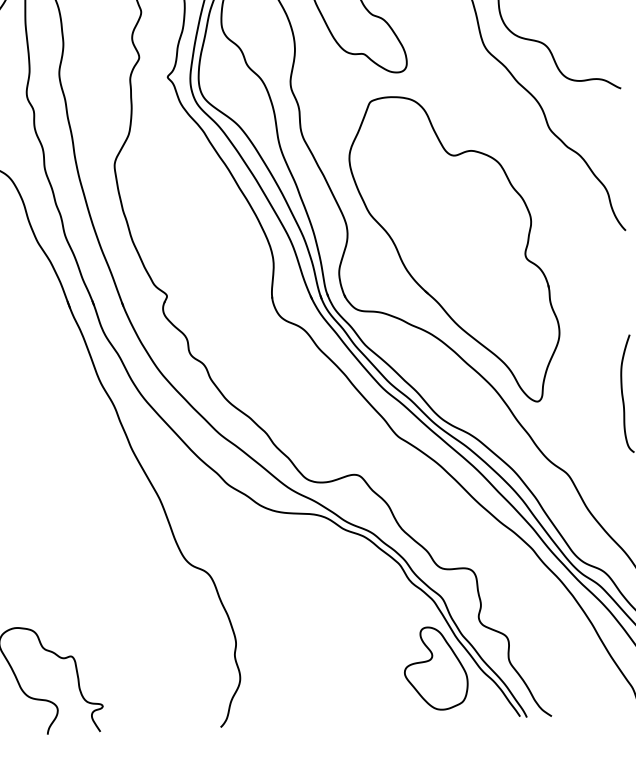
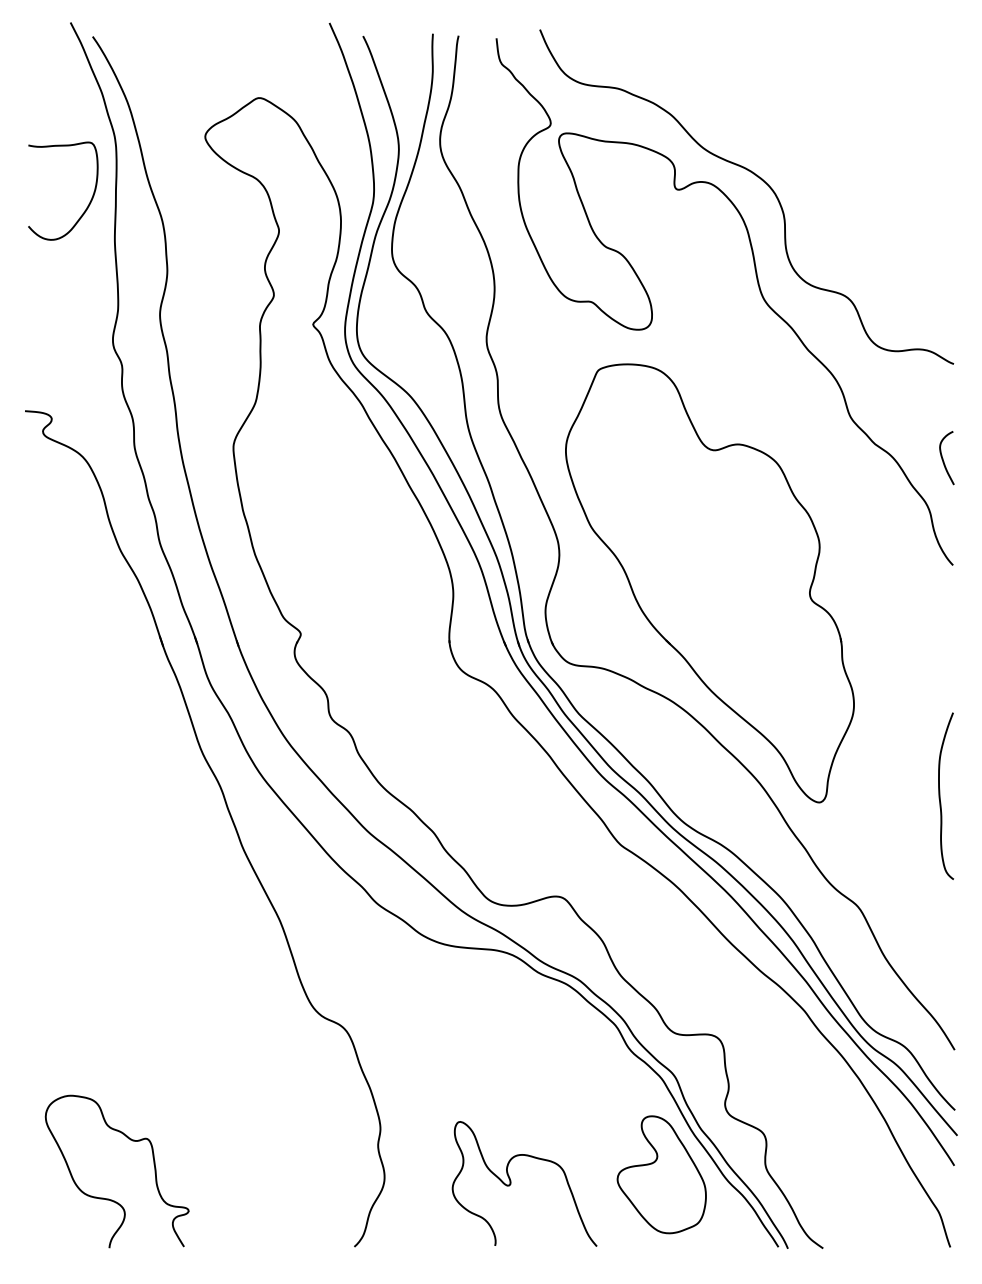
curve: (616, 155) -> (943, 458), added
curve: (330, 678) -> (511, 1183), added

